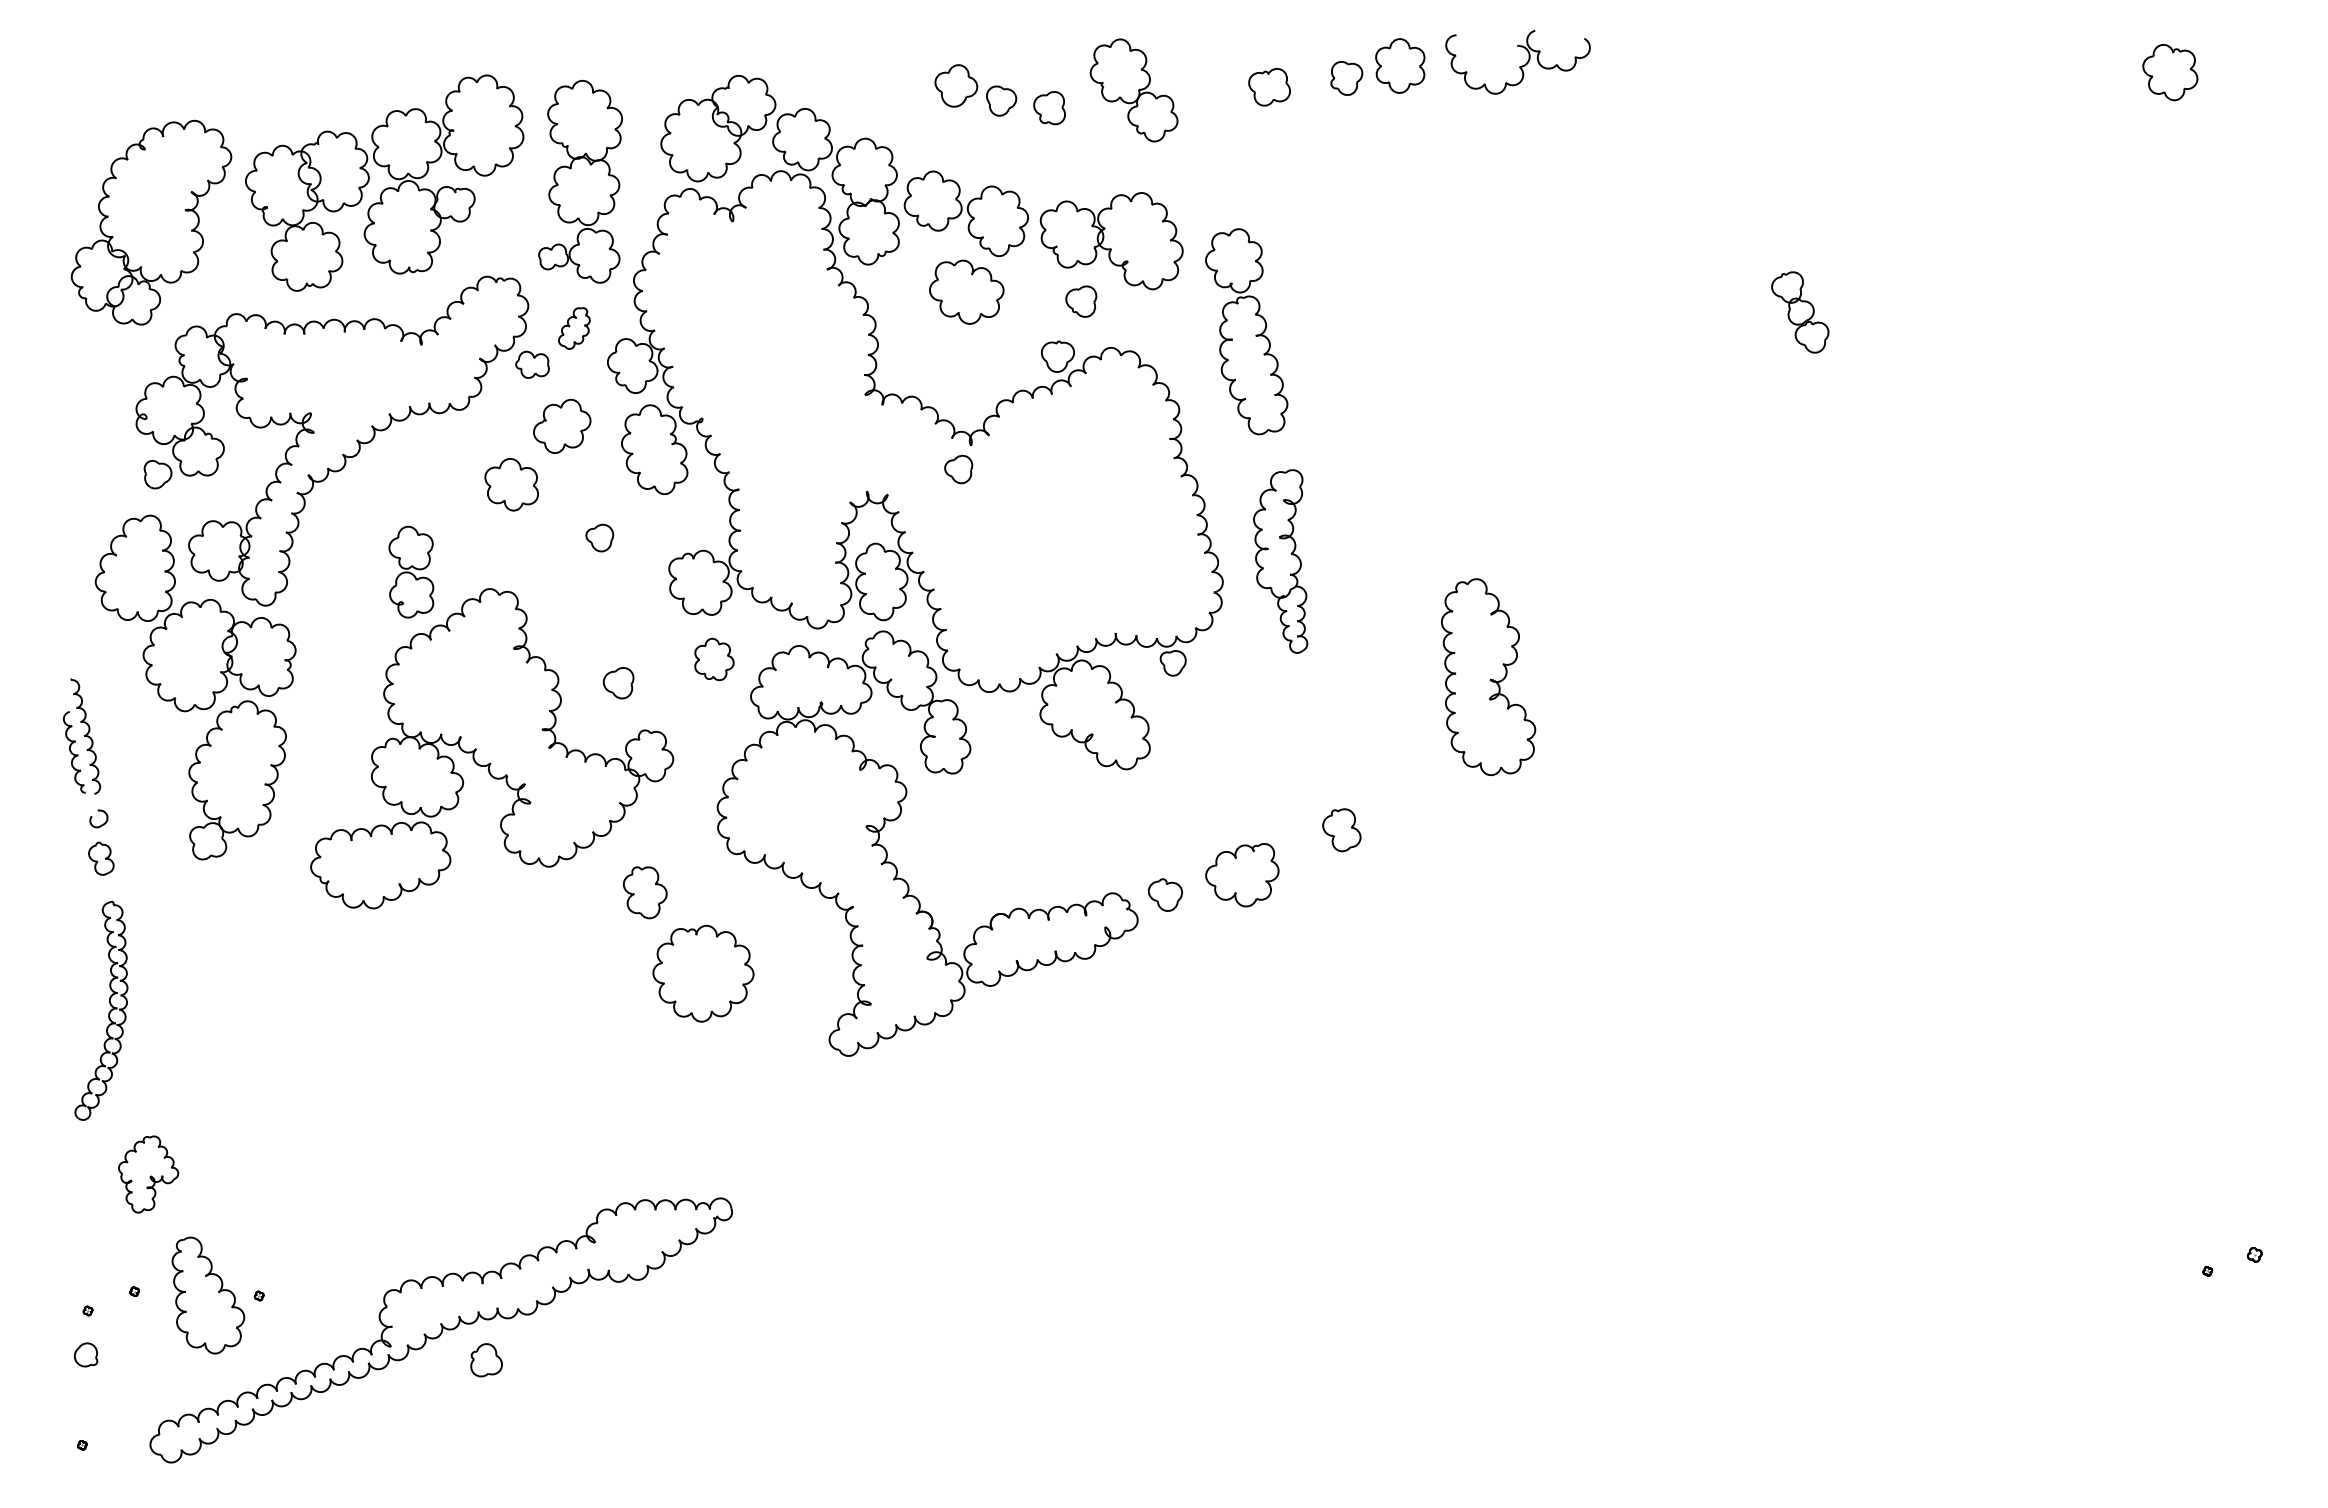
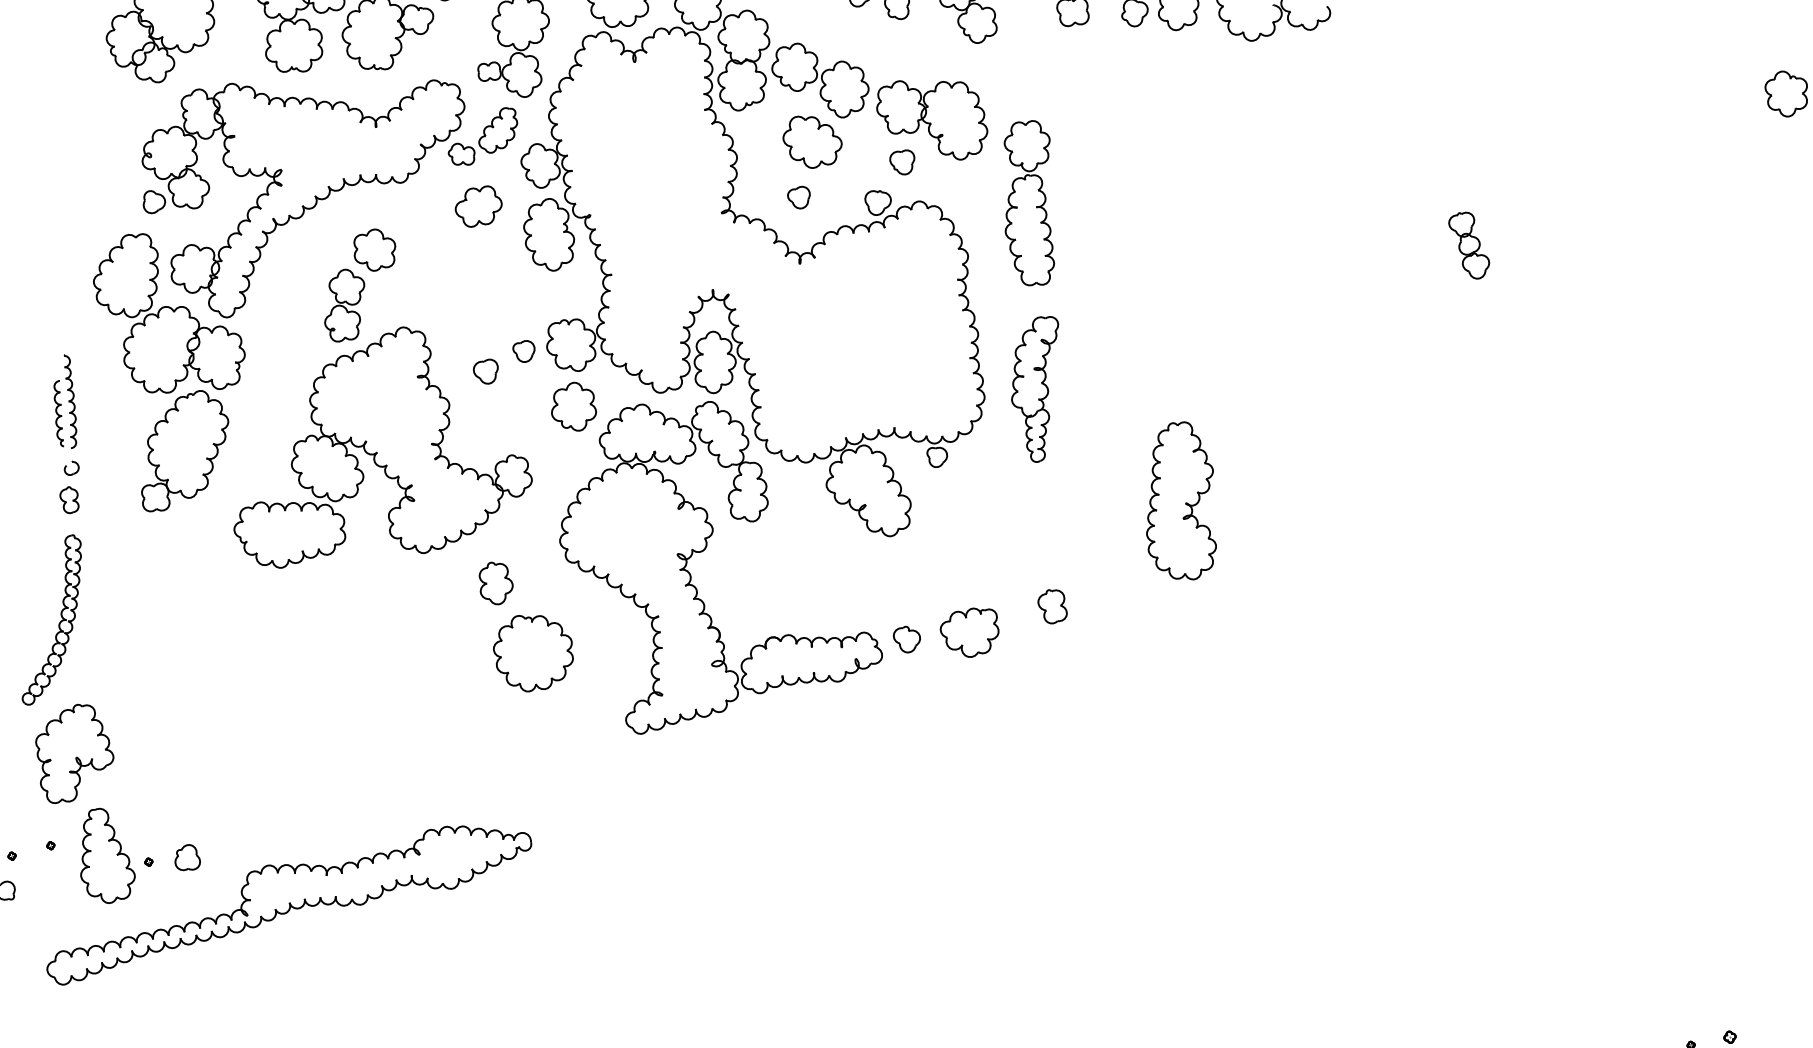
part: (574, 328) -> (498, 130), size x1.43
part: (958, 469) -> (798, 197), moved
part: (511, 484) -> (374, 249), moved
part: (599, 537) -> (523, 350), moved
part: (714, 659) -> (574, 406), size x1.43
part: (618, 683) -> (485, 371), moved
part: (148, 1174) -> (74, 754), size x1.67
part: (486, 1360) -> (188, 858), moved

